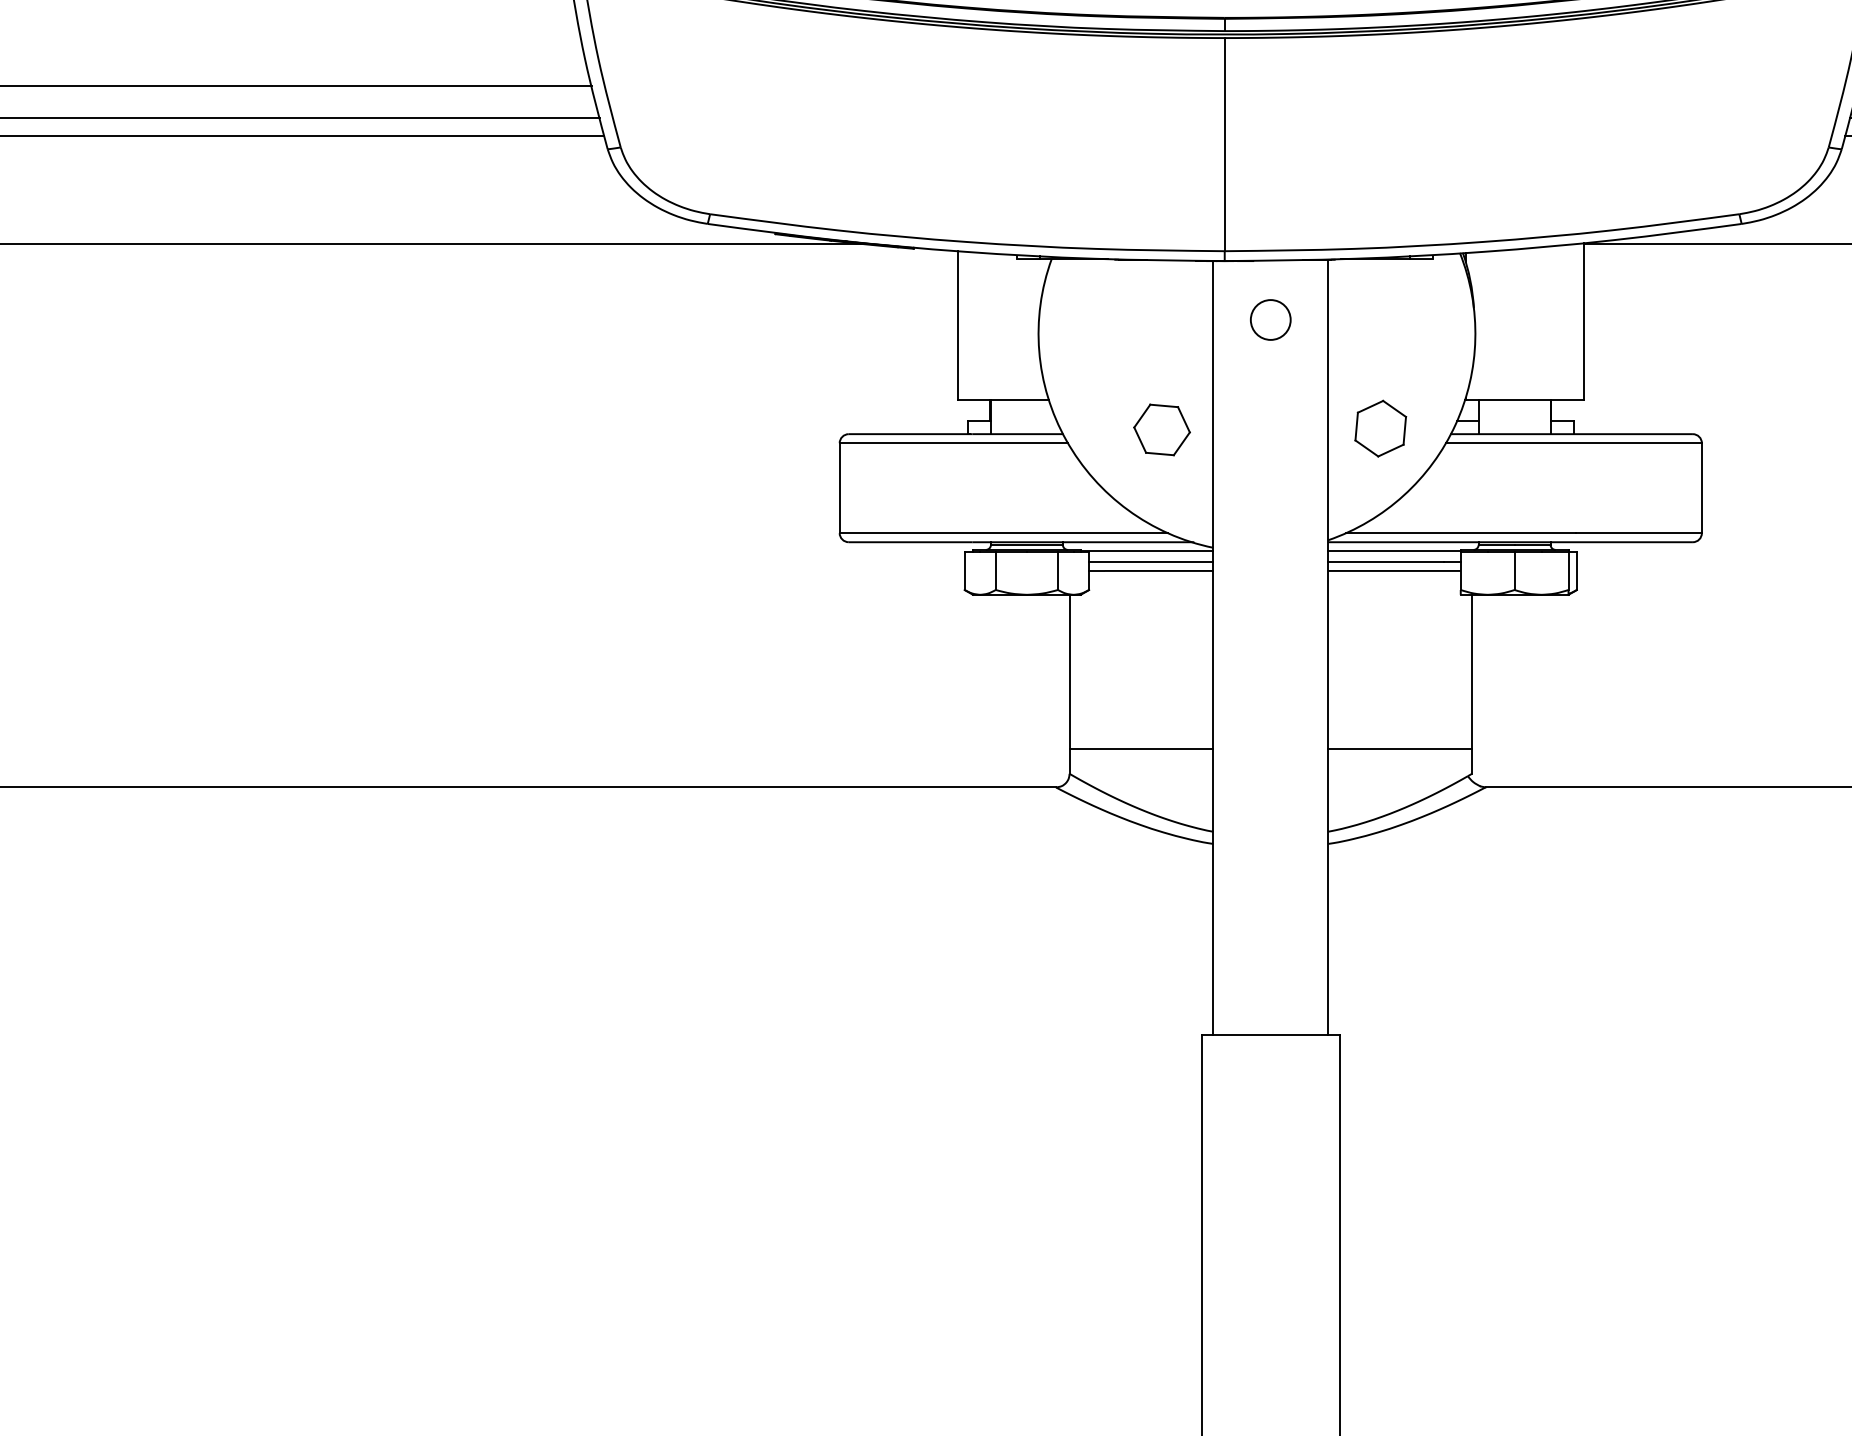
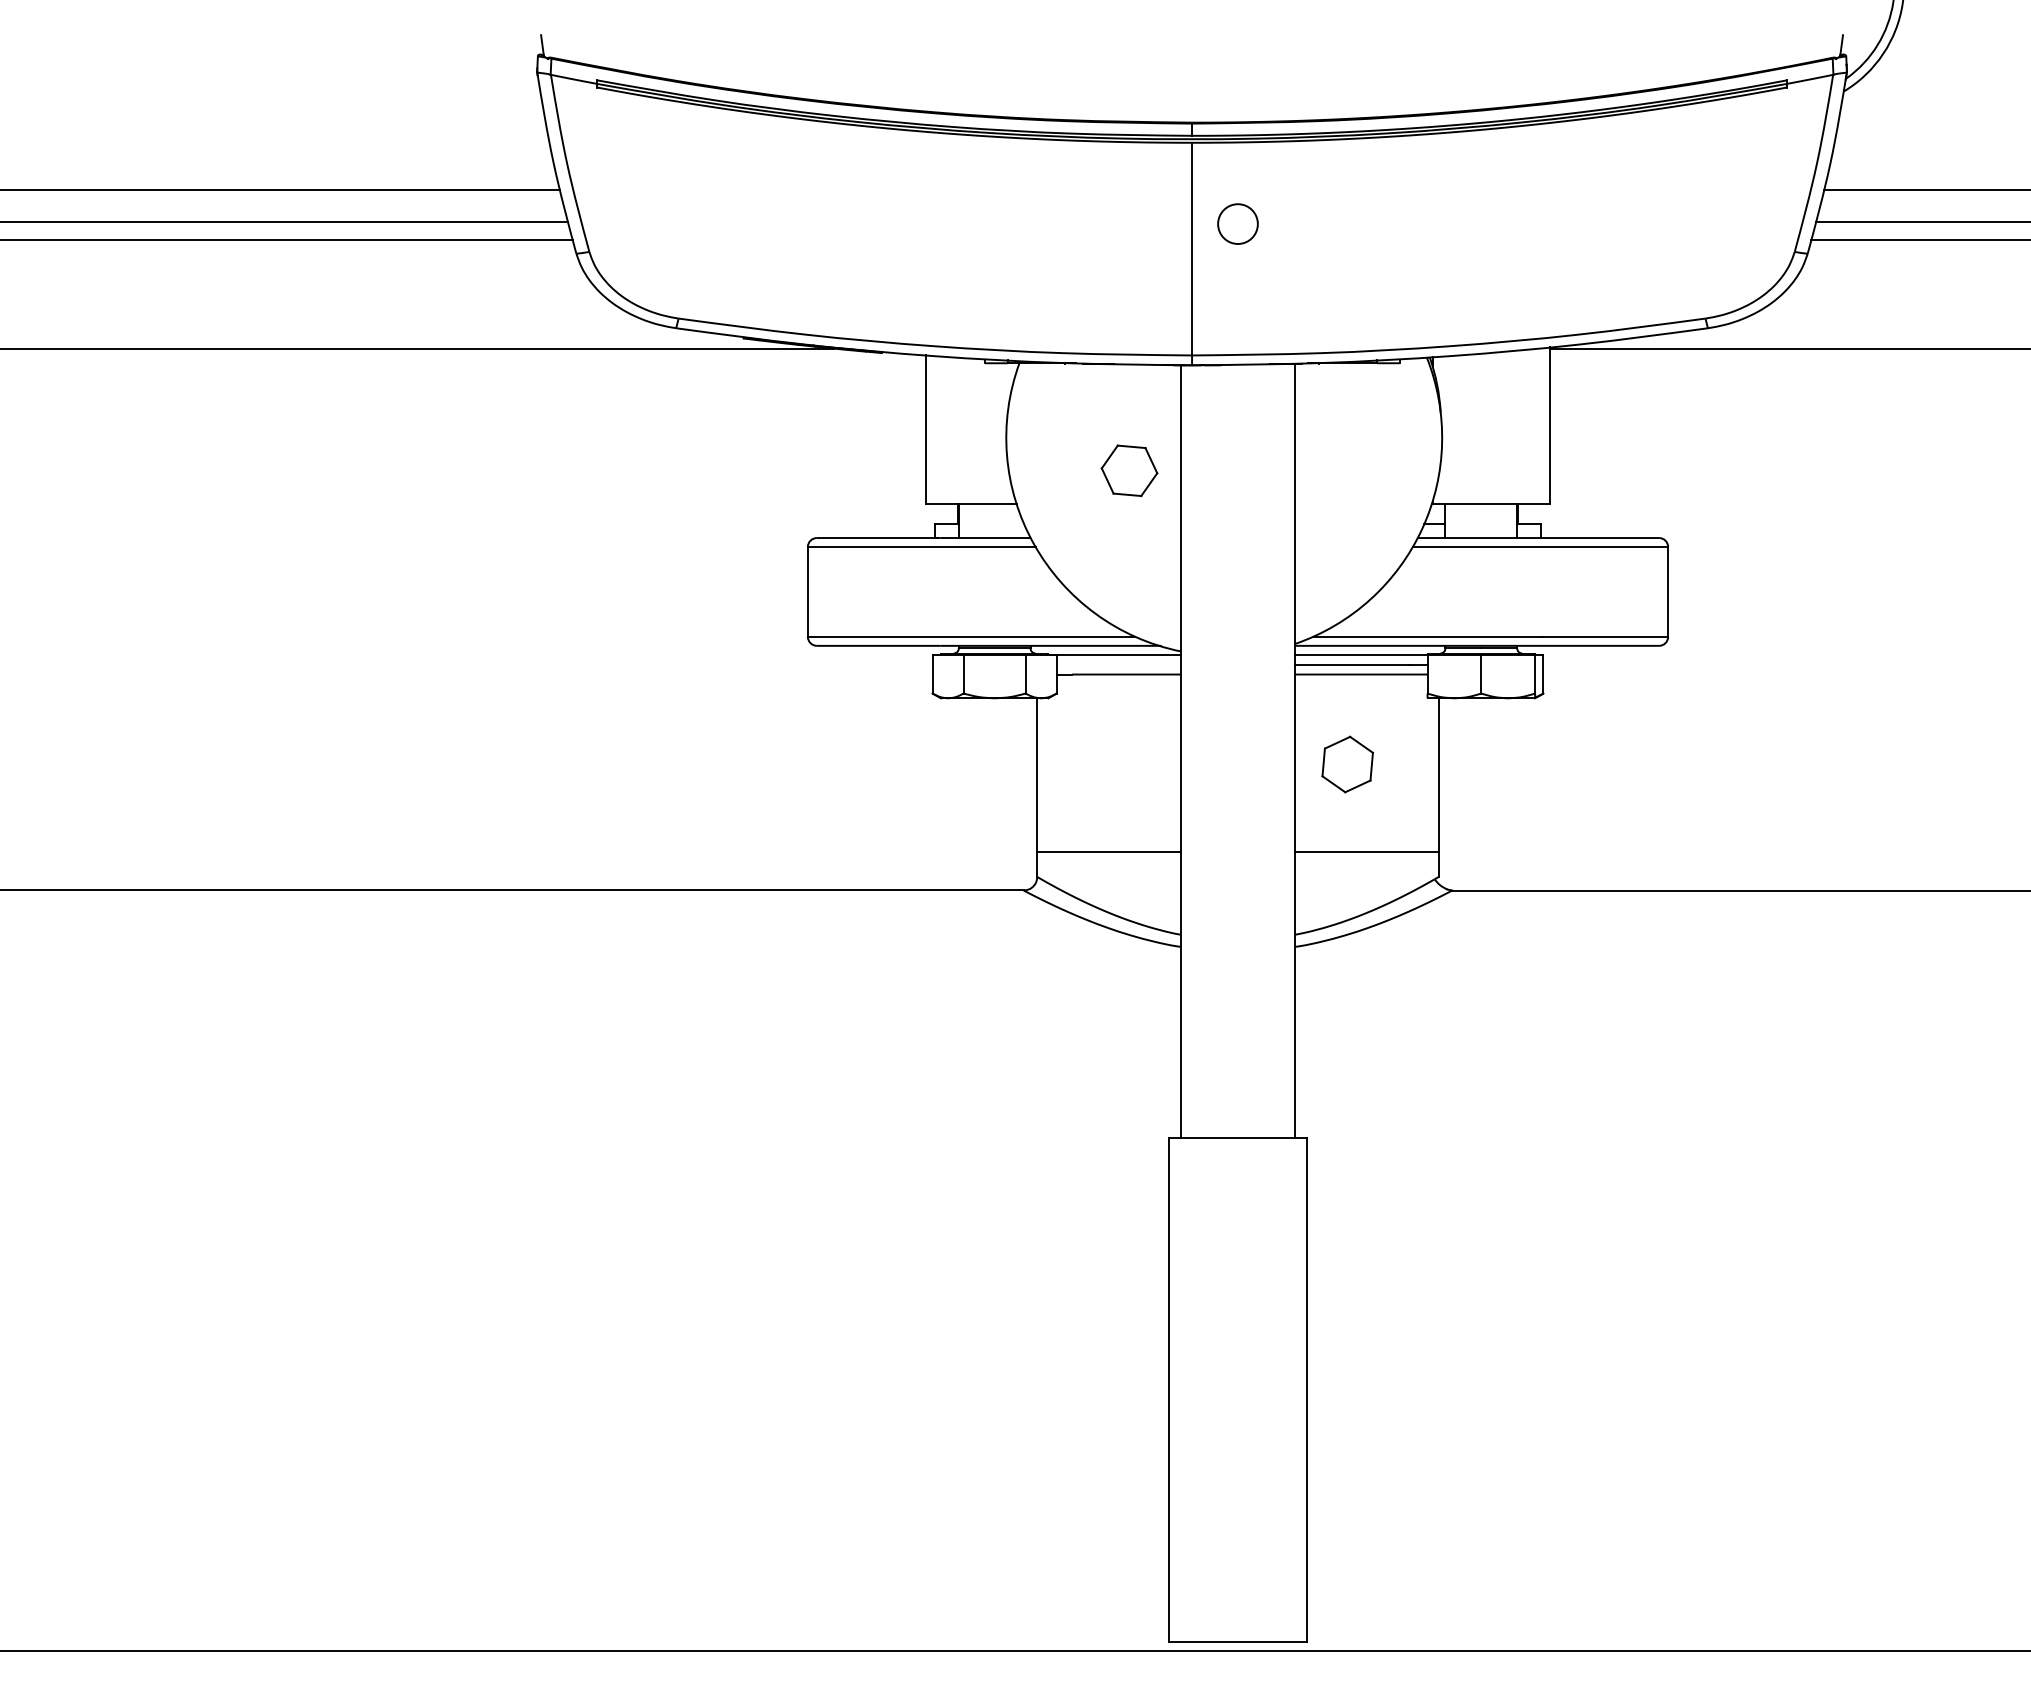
circle: (1270, 319) -> (1237, 223), moved
part: (1380, 428) -> (1347, 764), moved
part: (1162, 429) -> (1129, 470), moved
line: (1151, 561) -> (1118, 665), removed

